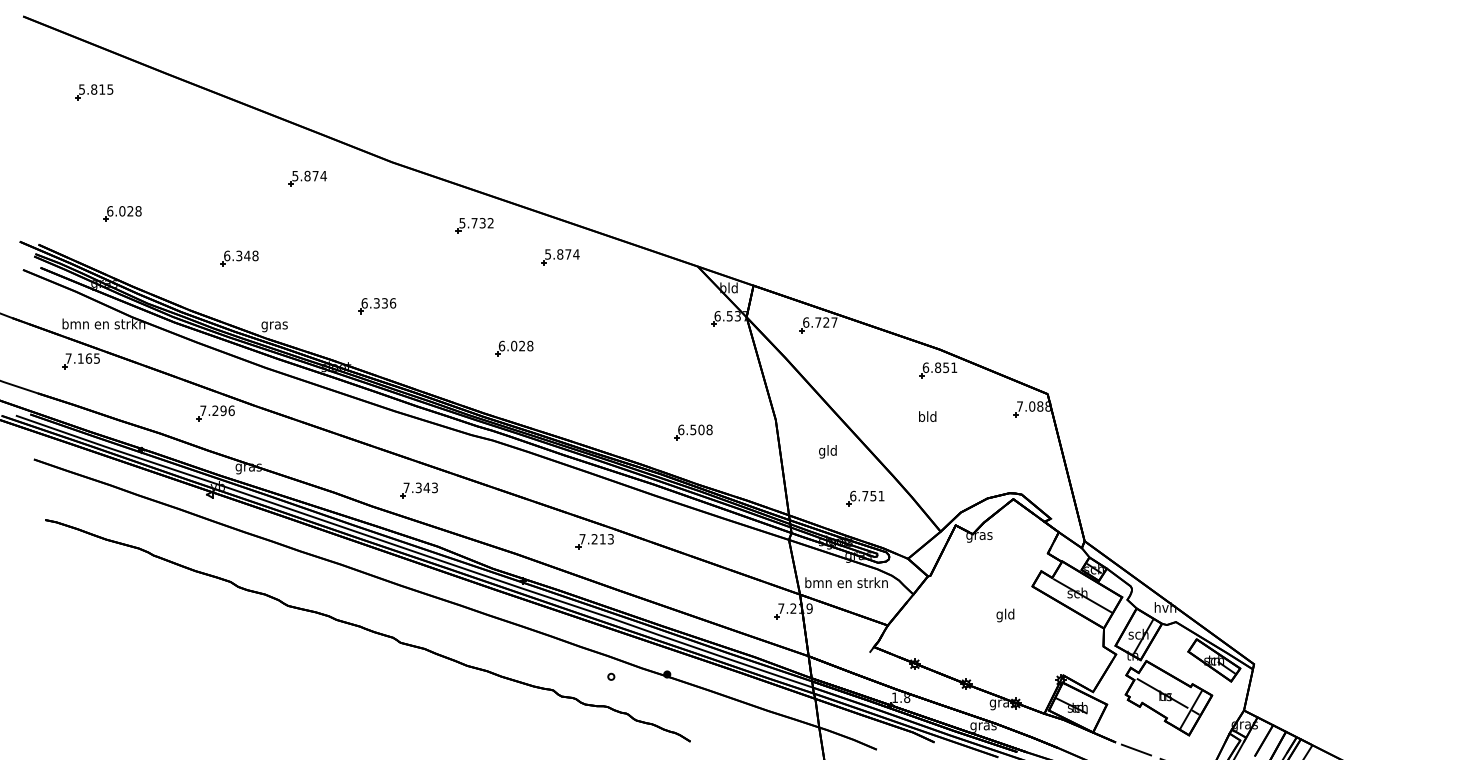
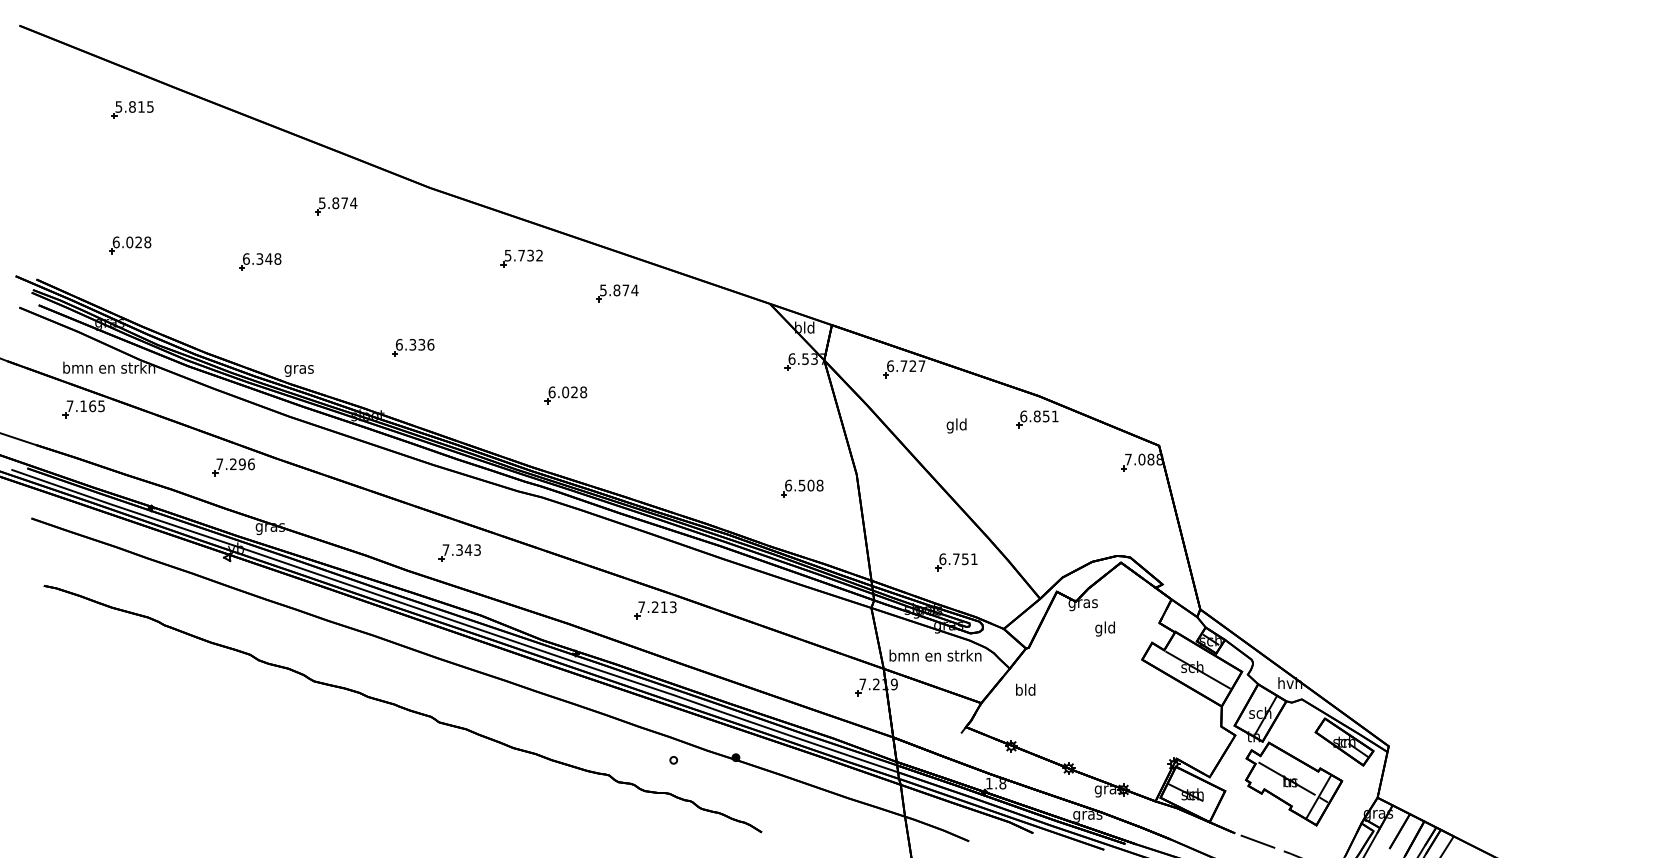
part: (94, 91) -> (132, 109), moved
part: (239, 258) -> (260, 261), moved
text: (927, 416) -> (1025, 689), moved
part: (693, 432) -> (802, 488), moved
text: (827, 451) -> (956, 425), moved
text: (1004, 614) -> (1104, 628), moved

